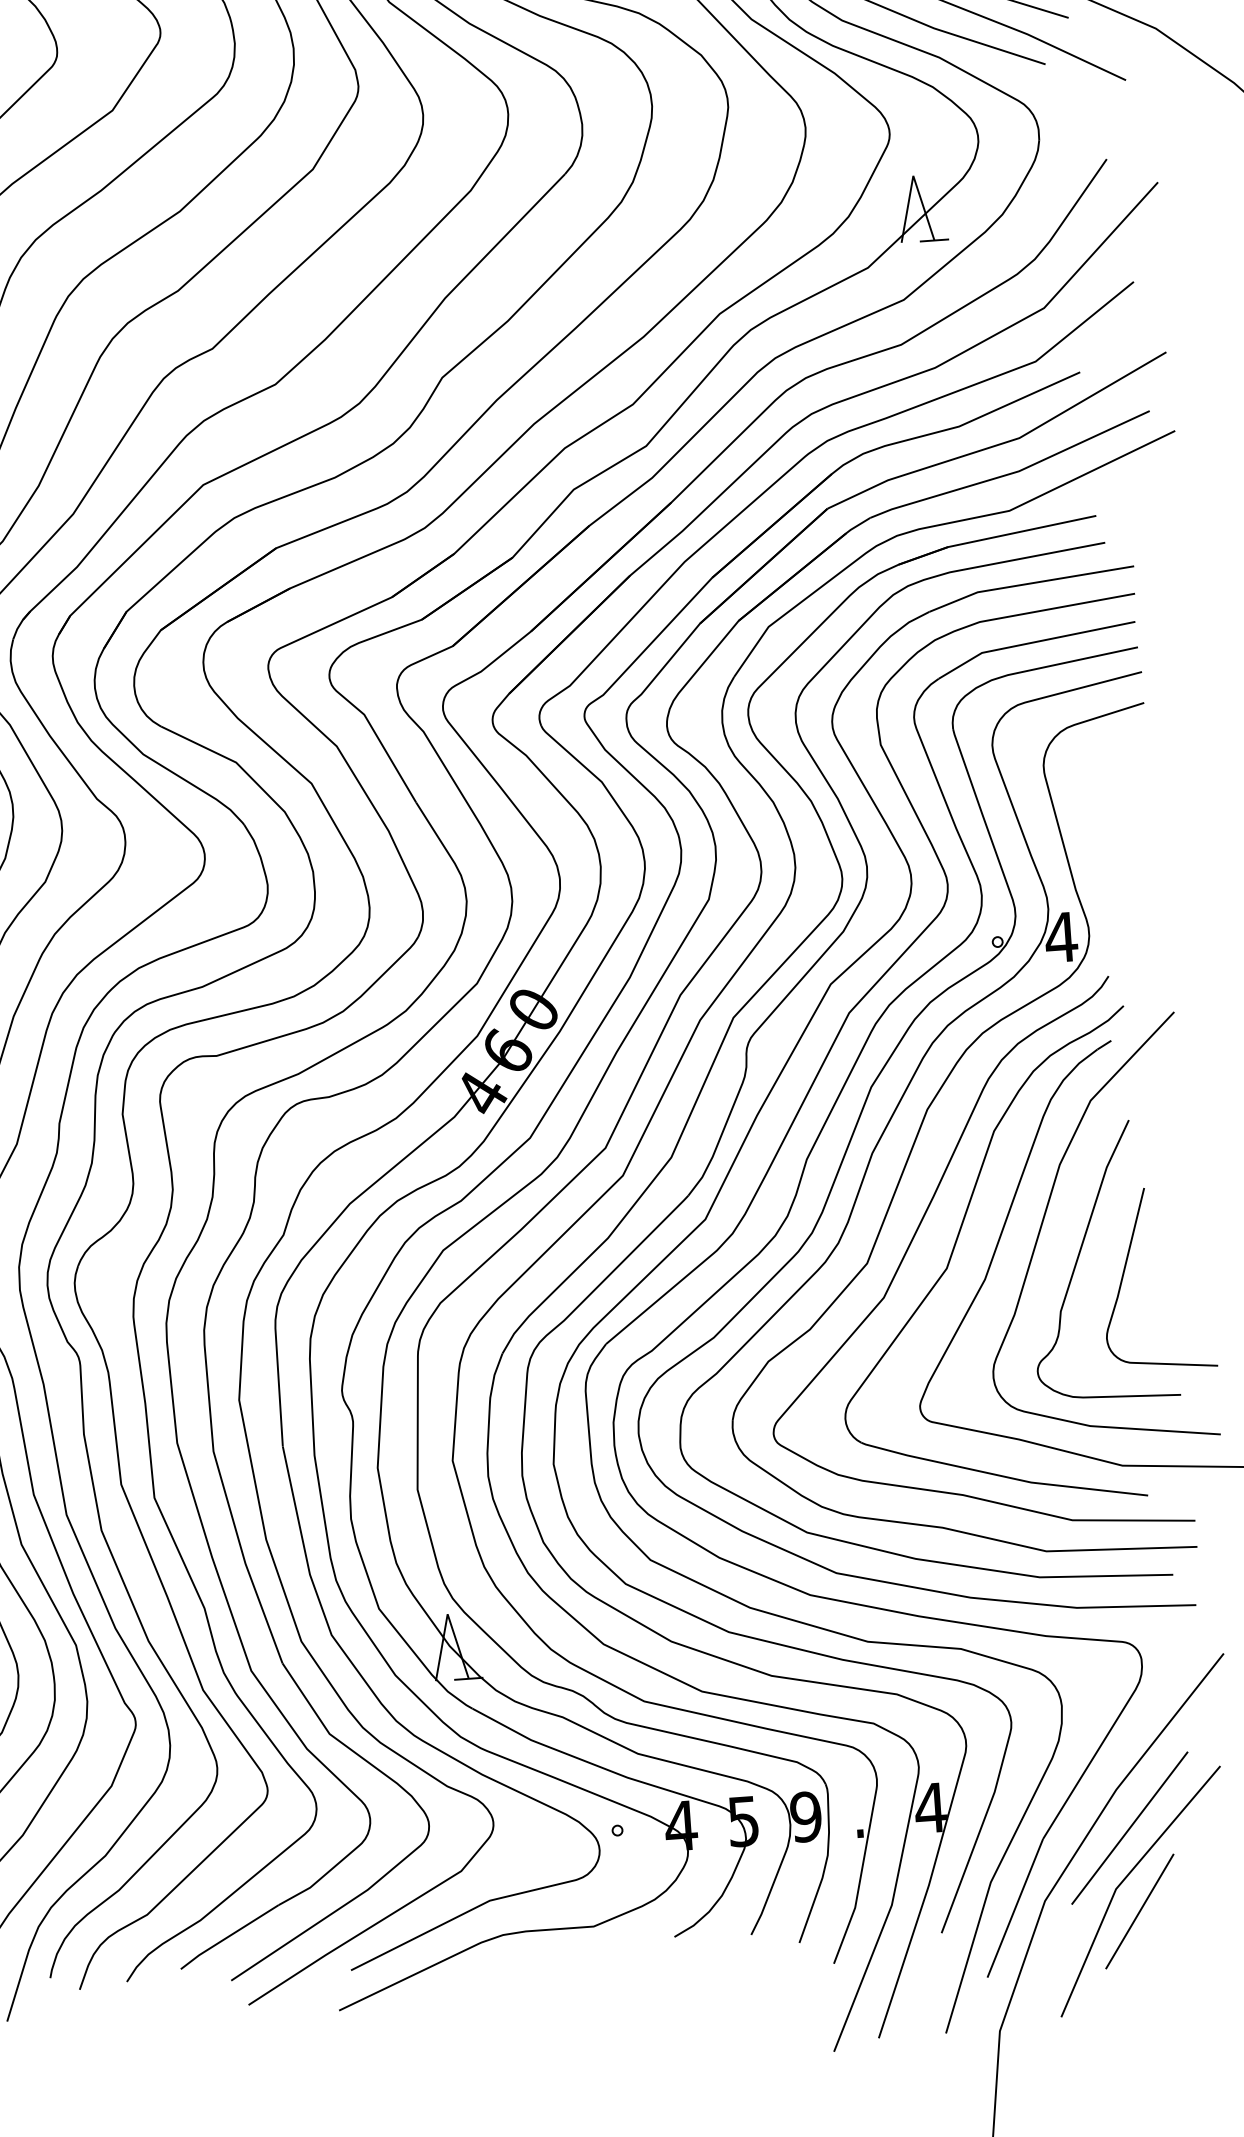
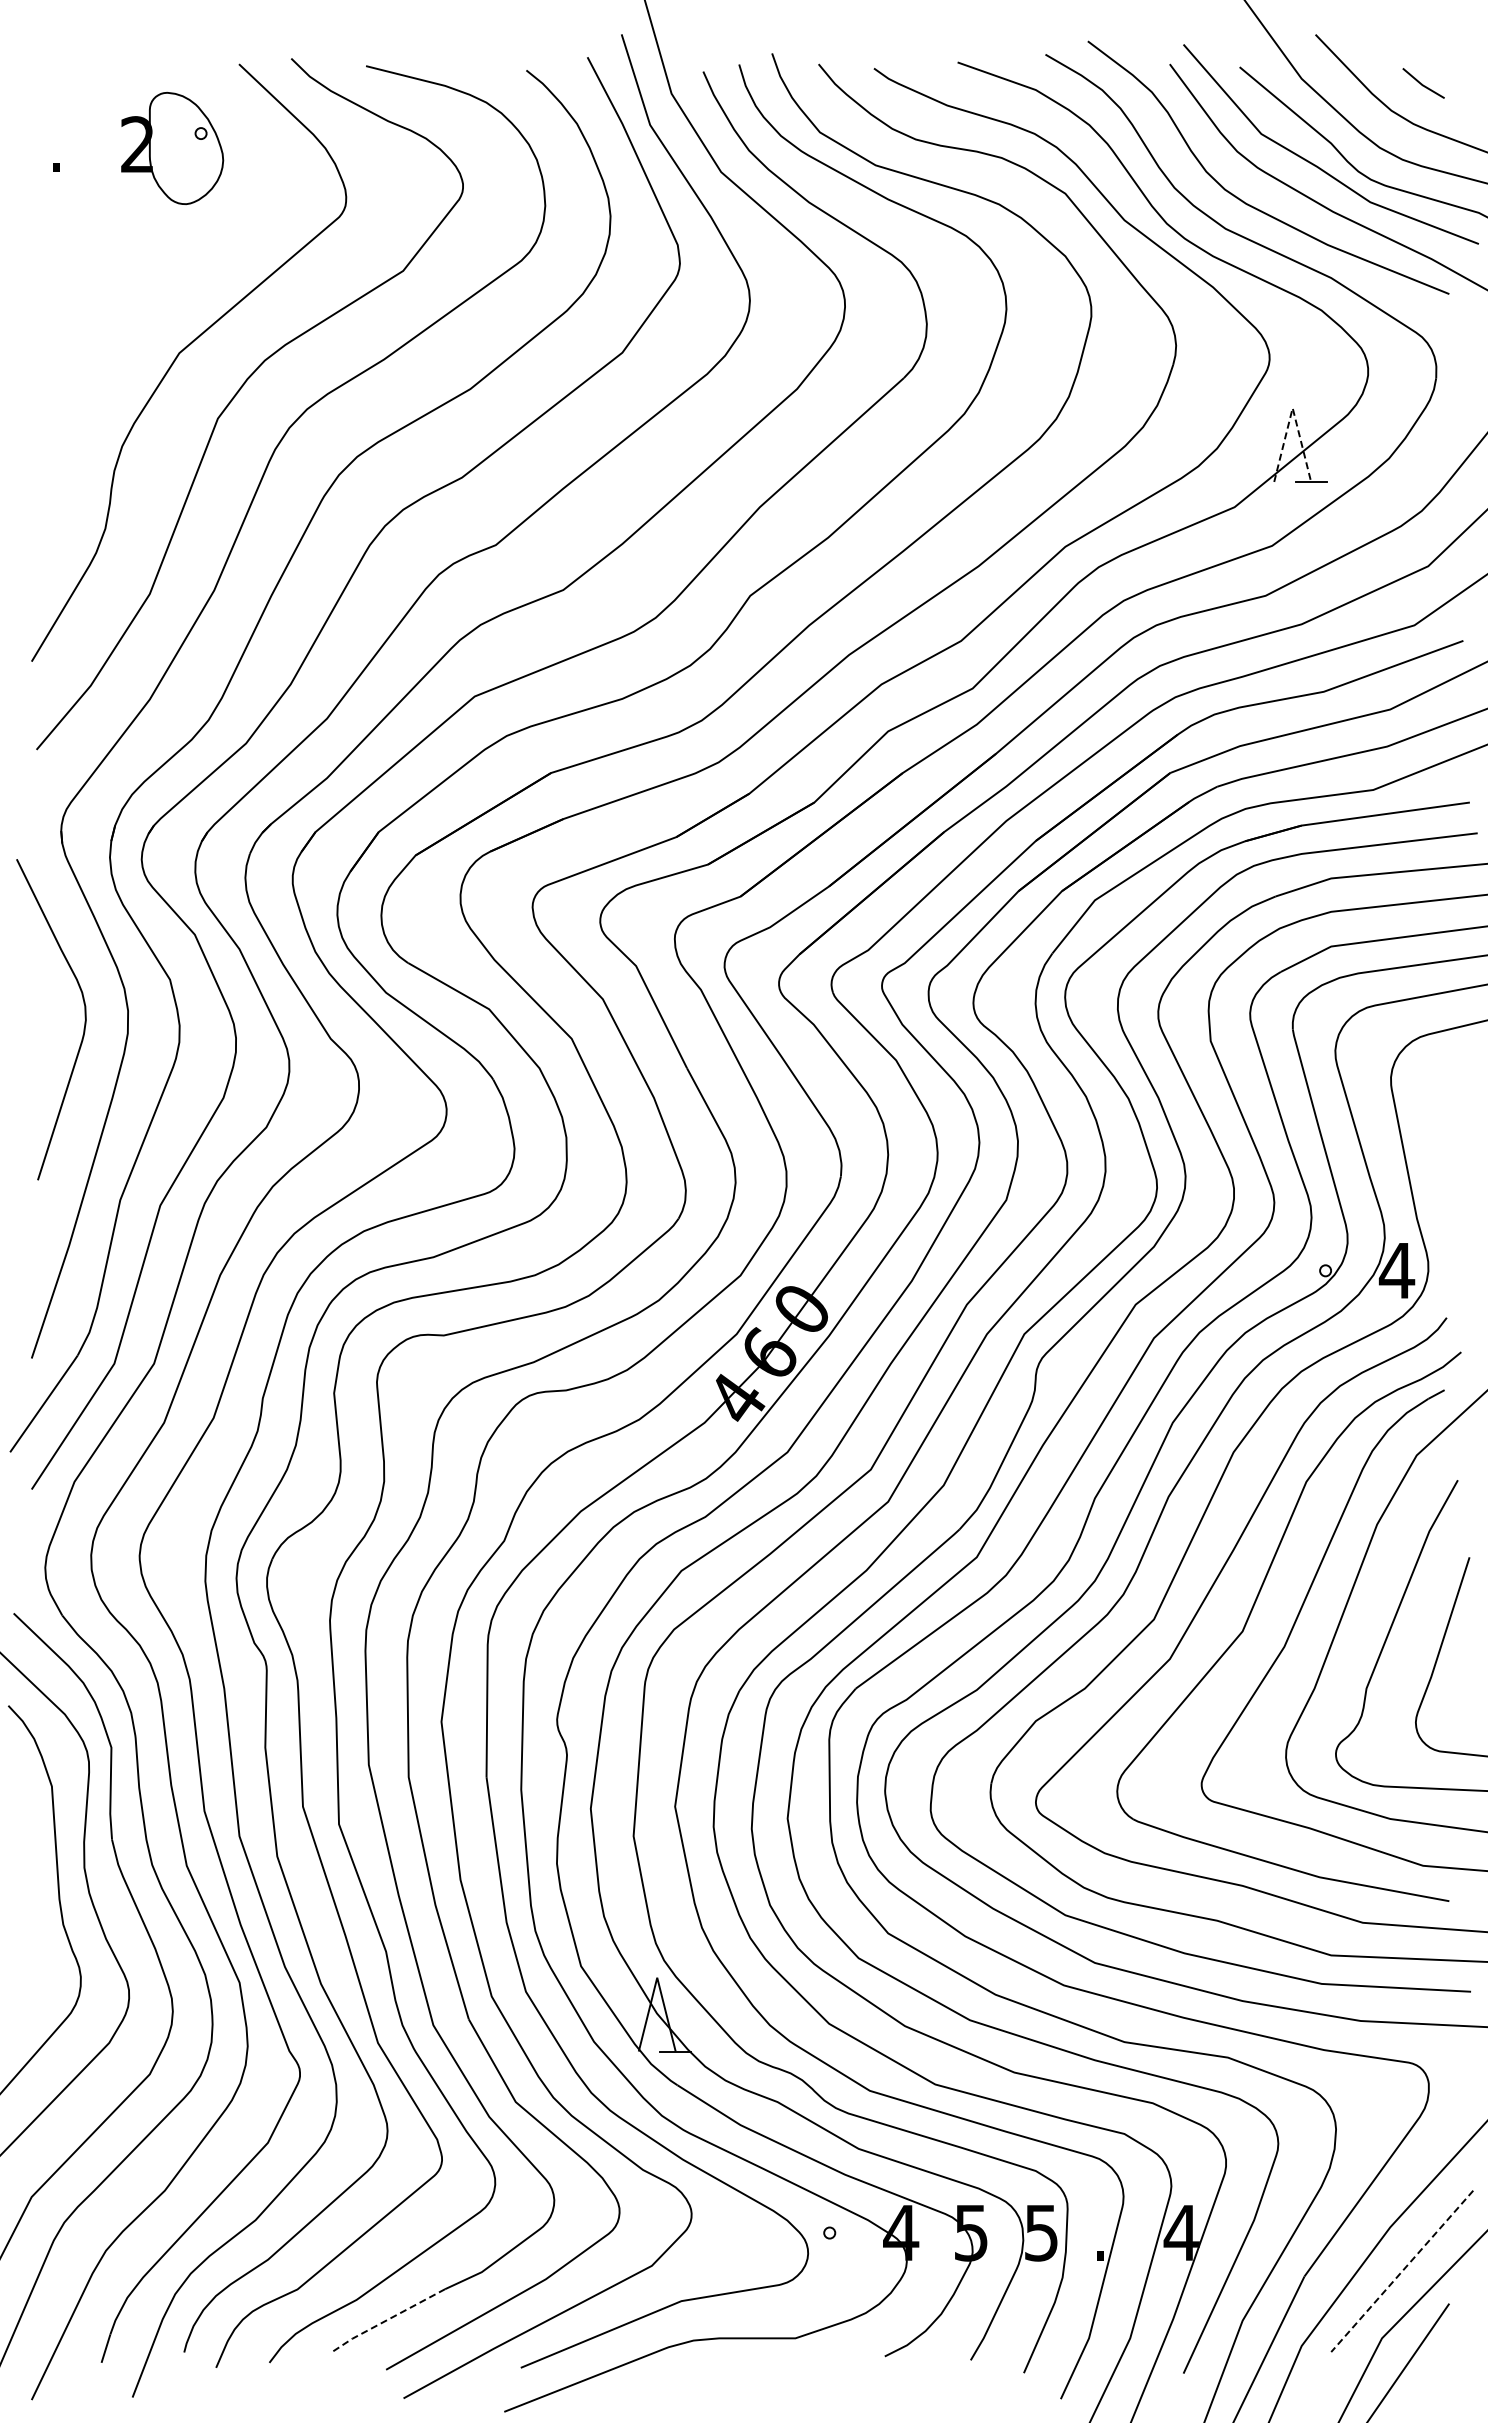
line: (913, 176) -> (1292, 408), solid -> dashed
text: (806, 1816) -> (1041, 2232), 9 -> 5
line: (1130, 1828) -> (1402, 2271), solid -> dashed
line: (228, 1936) -> (386, 2320), solid -> dashed

